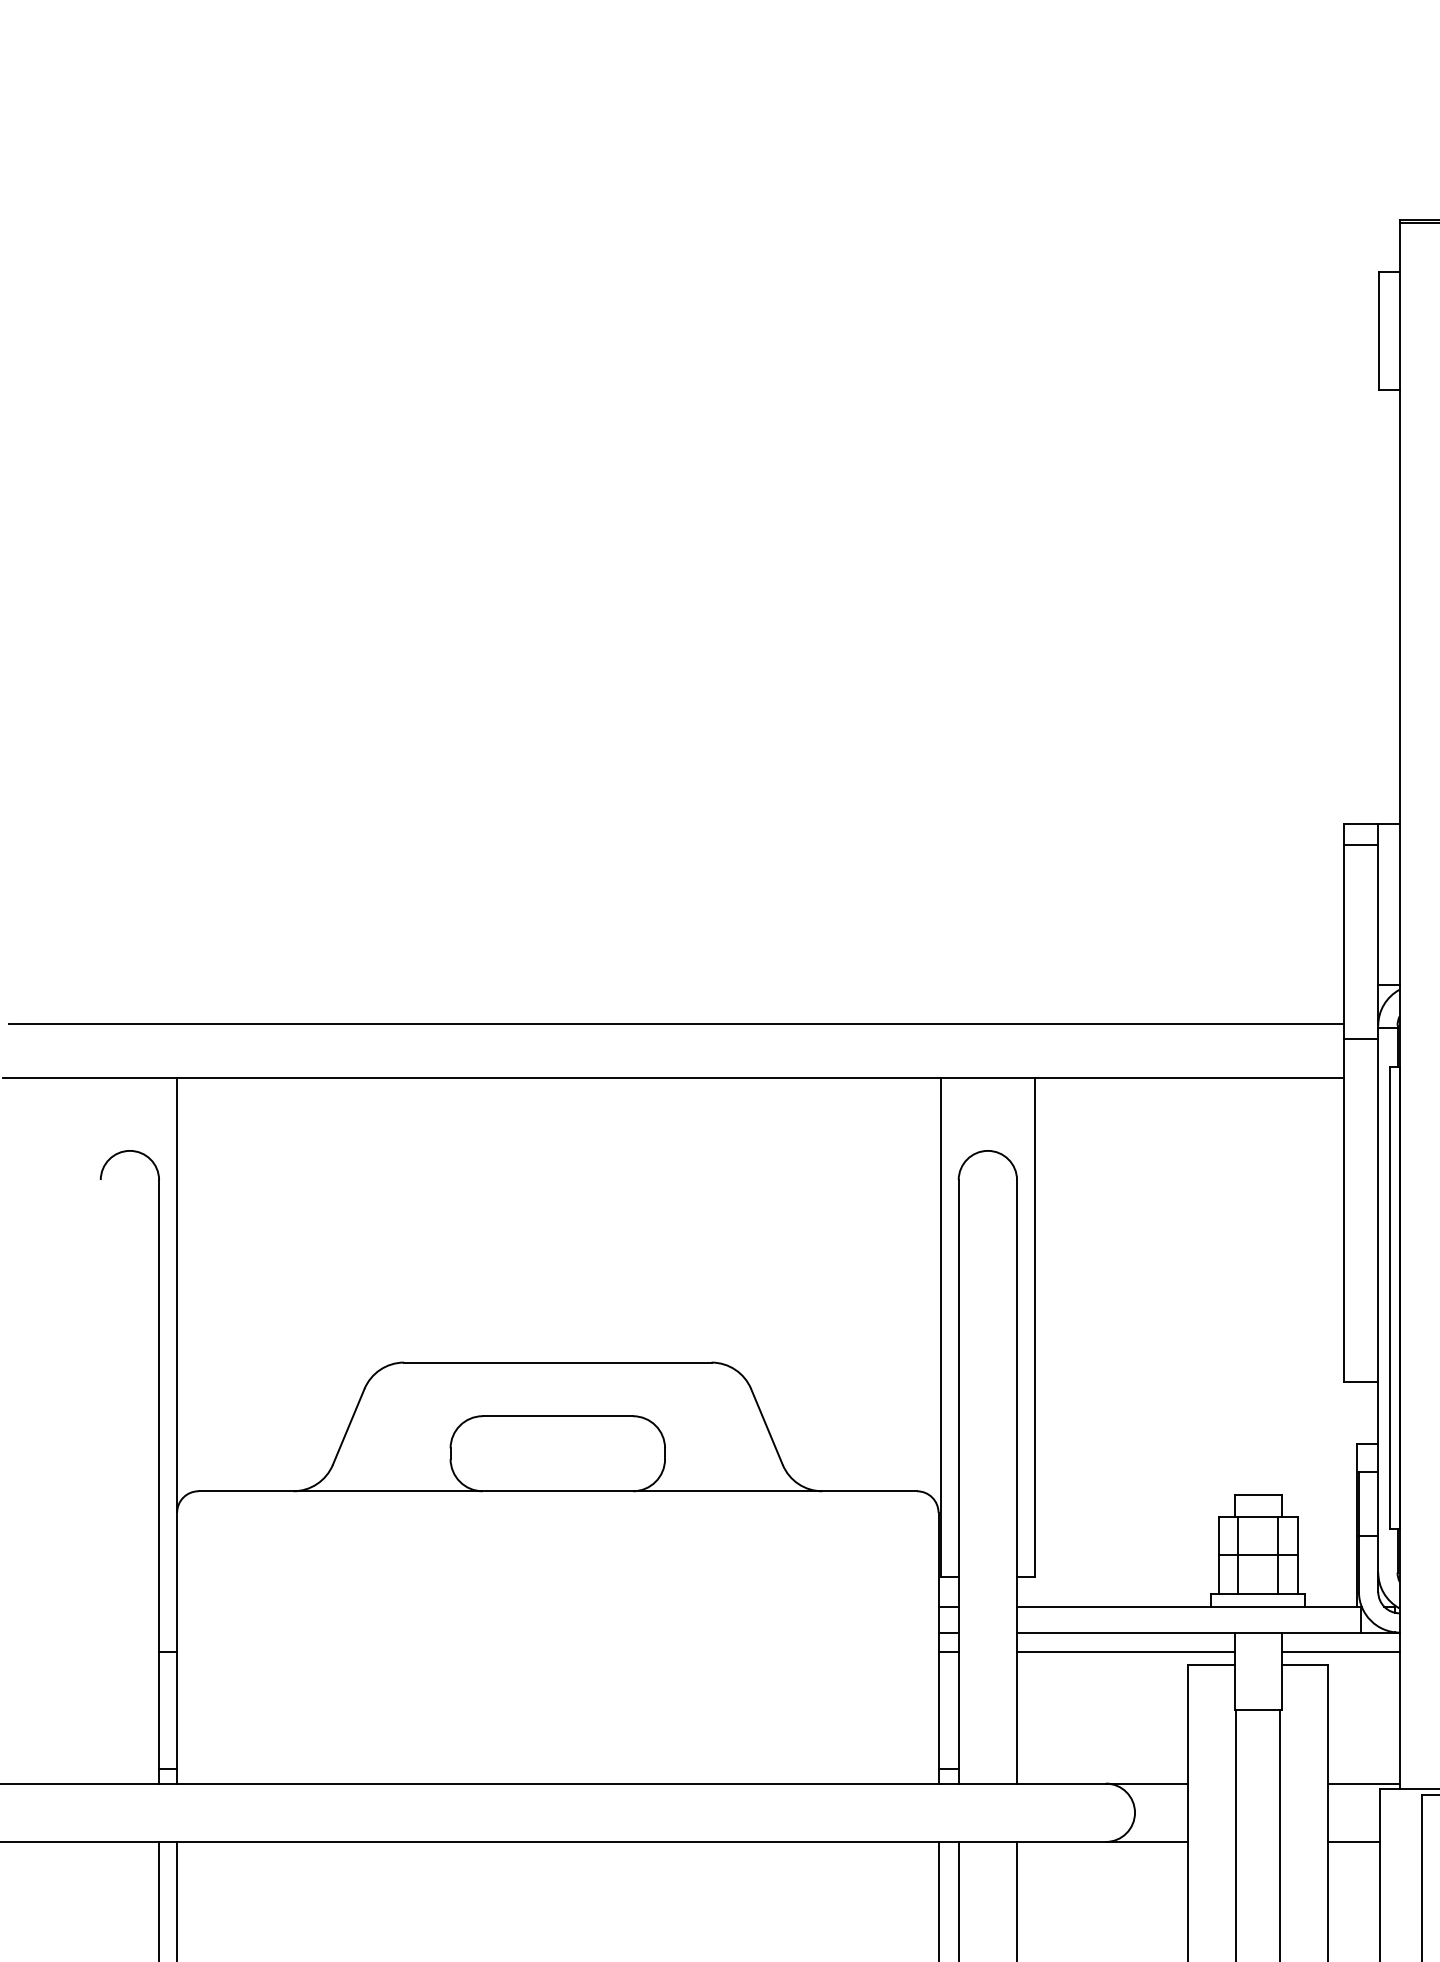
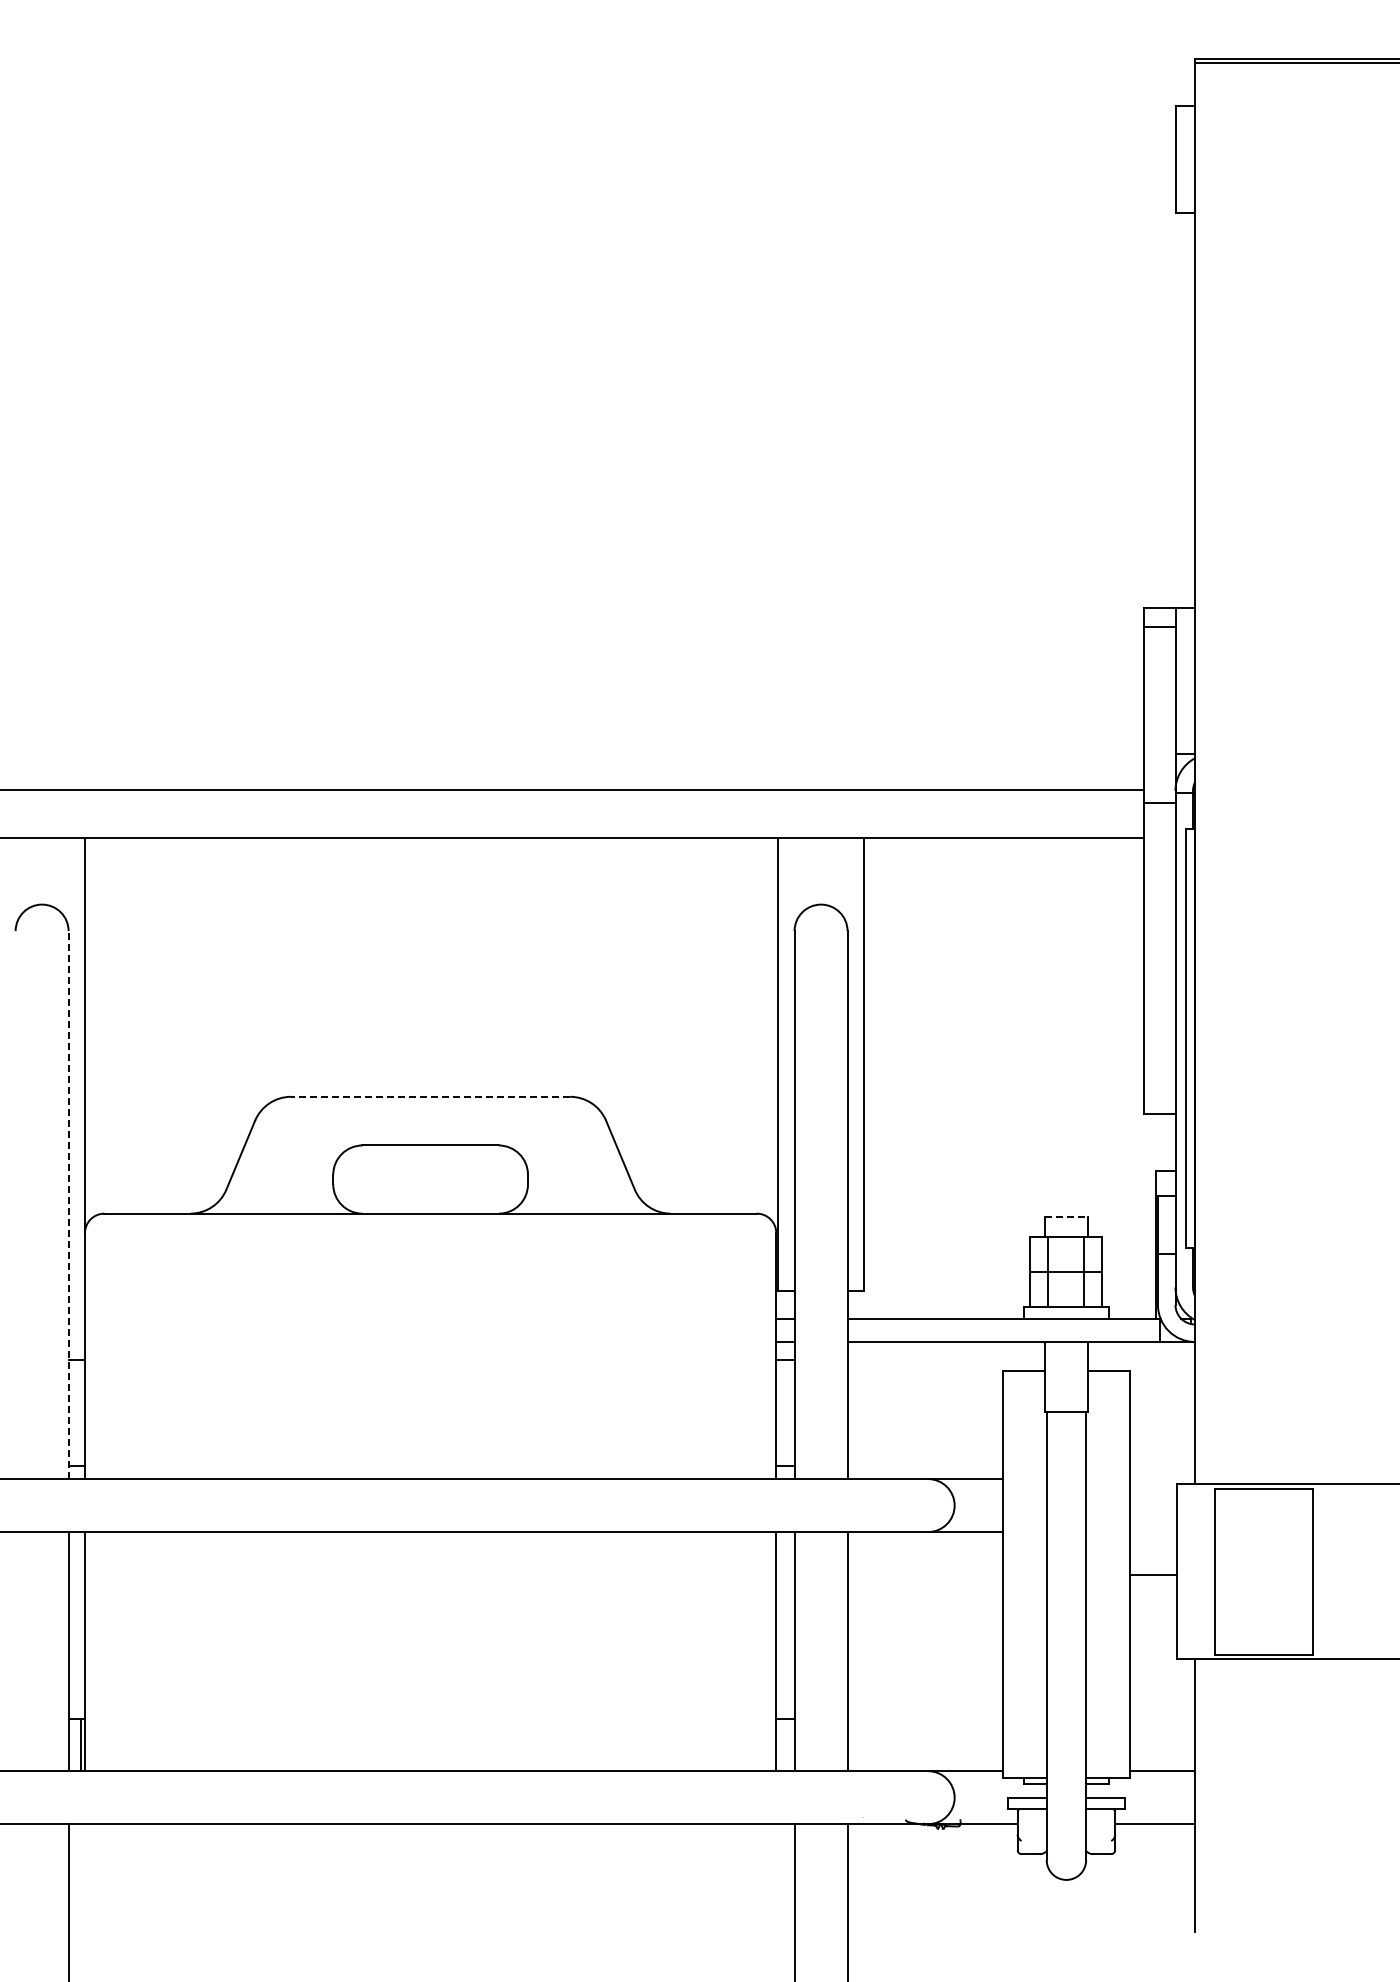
line: (557, 1362) -> (430, 1096), solid -> dashed
line: (159, 1482) -> (68, 1205), solid -> dashed
line: (1258, 1495) -> (1066, 1217), solid -> dashed
line: (1126, 1651) -> (946, 1359), removed
line: (1339, 1651) -> (1140, 1359), removed
line: (1362, 1784) -> (1161, 1479), removed
line: (1354, 1842) -> (1153, 1575), moved

